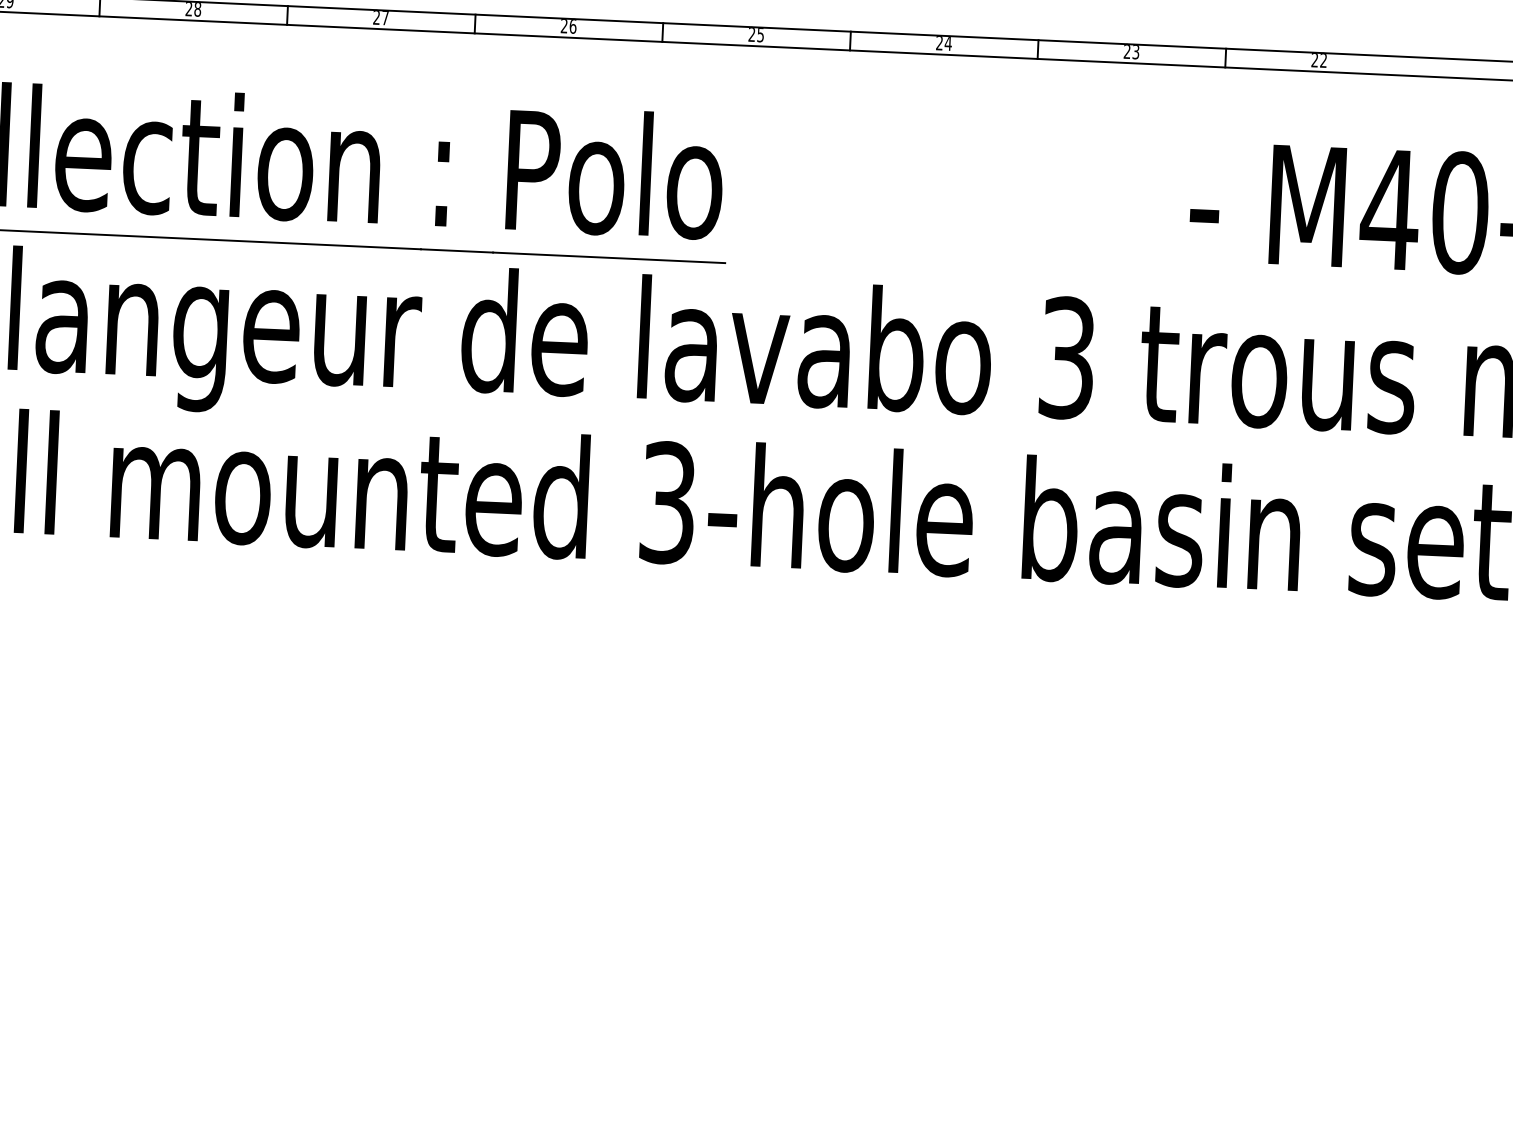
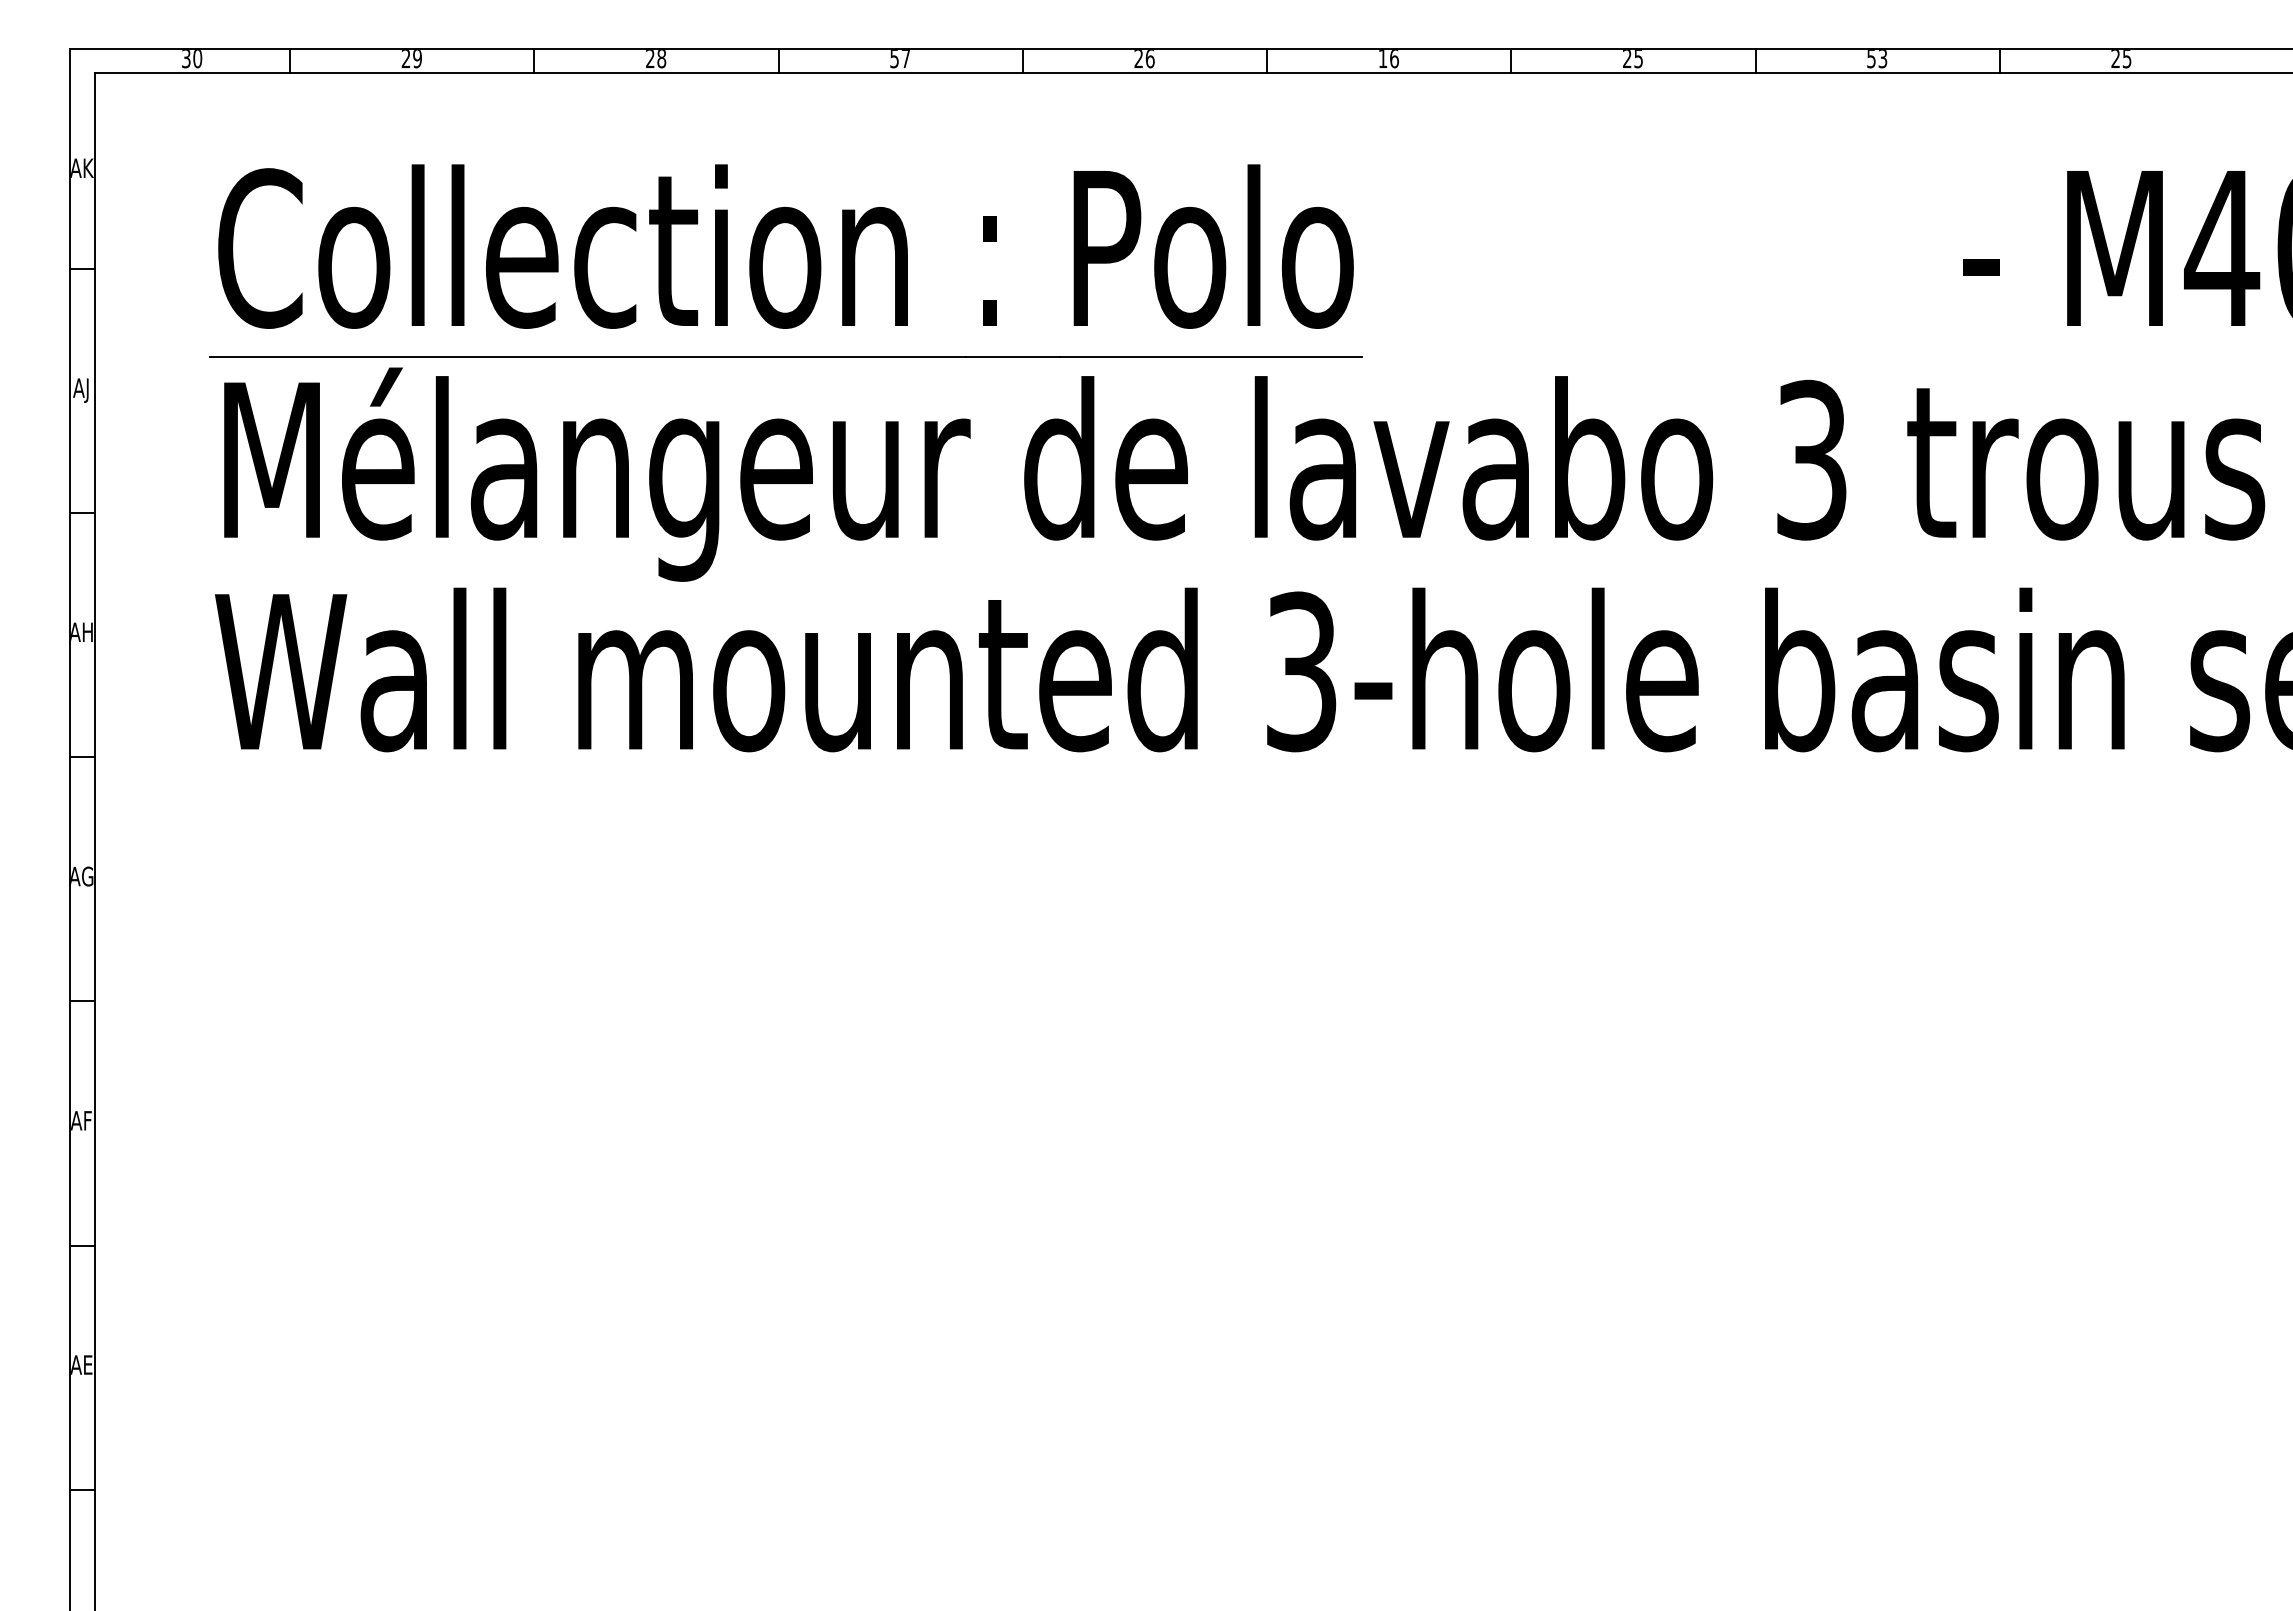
text: (376, 18) -> (894, 59), 27 -> 57
text: (756, 35) -> (1388, 59), 25 -> 16
text: (948, 44) -> (1638, 59), 24 -> 25
text: (1127, 52) -> (1871, 59), 23 -> 53
text: (1323, 61) -> (2126, 59), 22 -> 25

